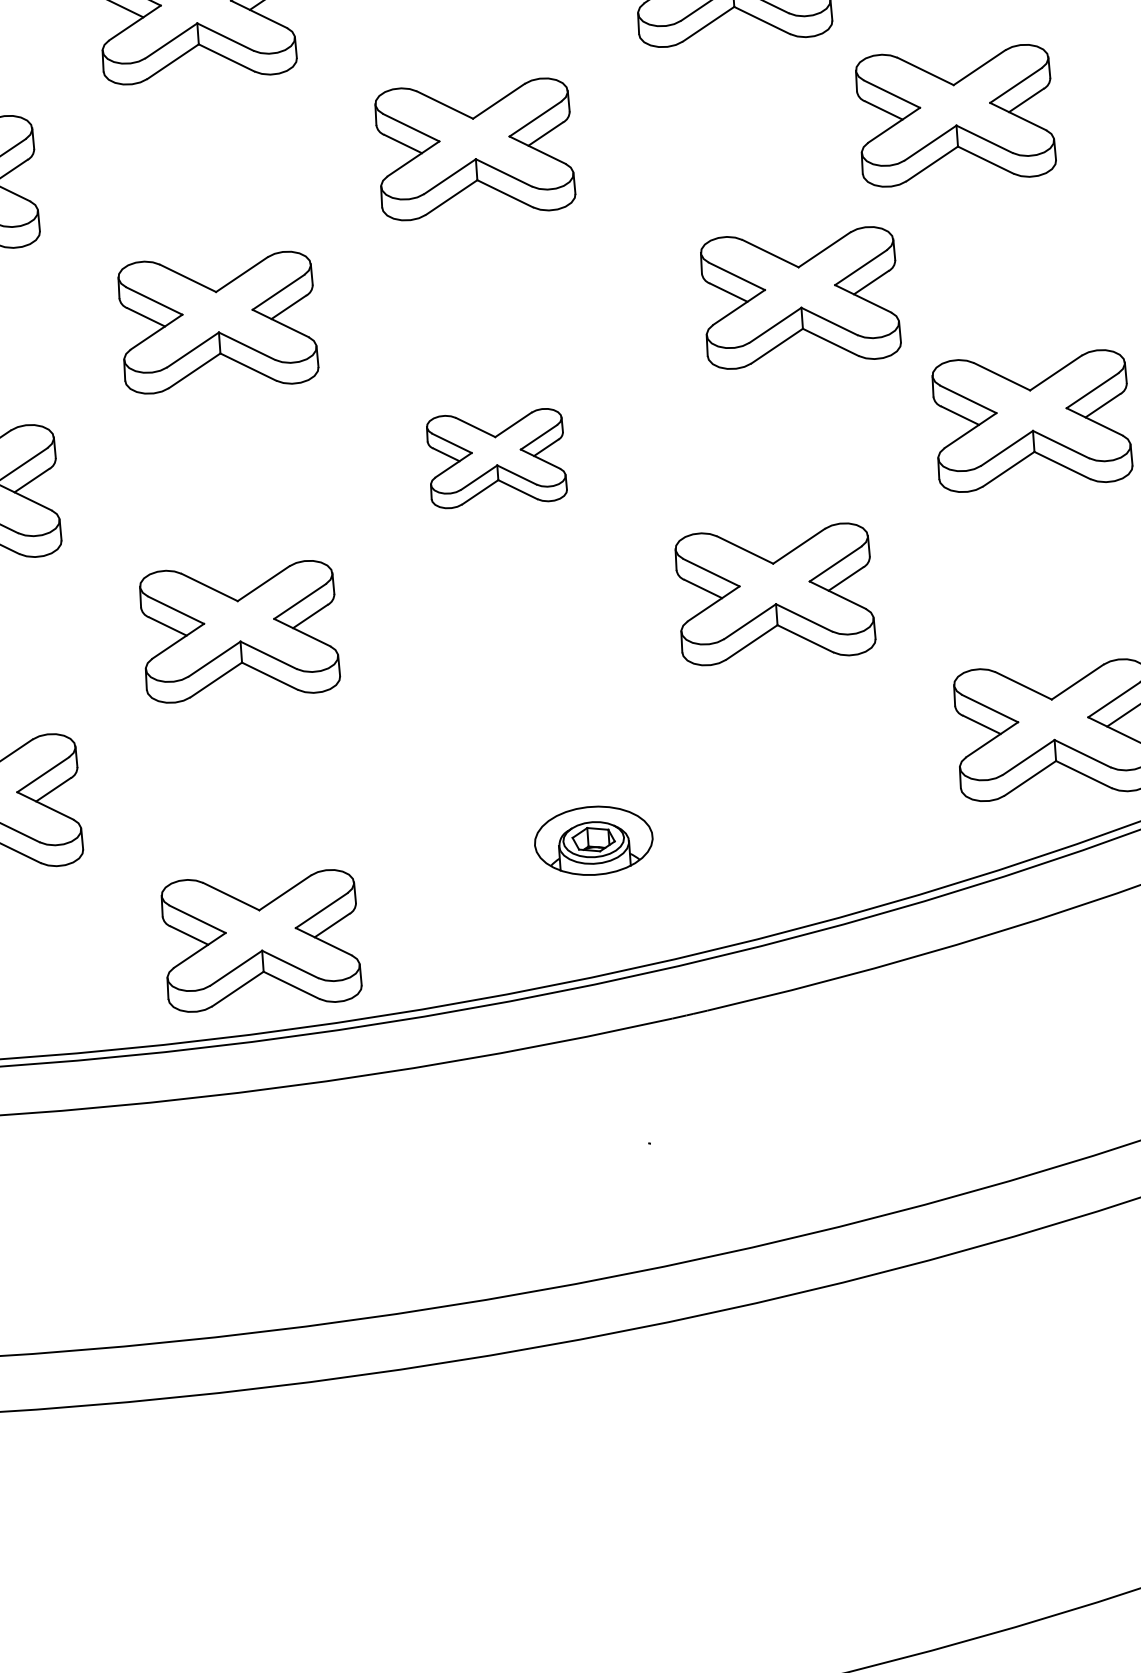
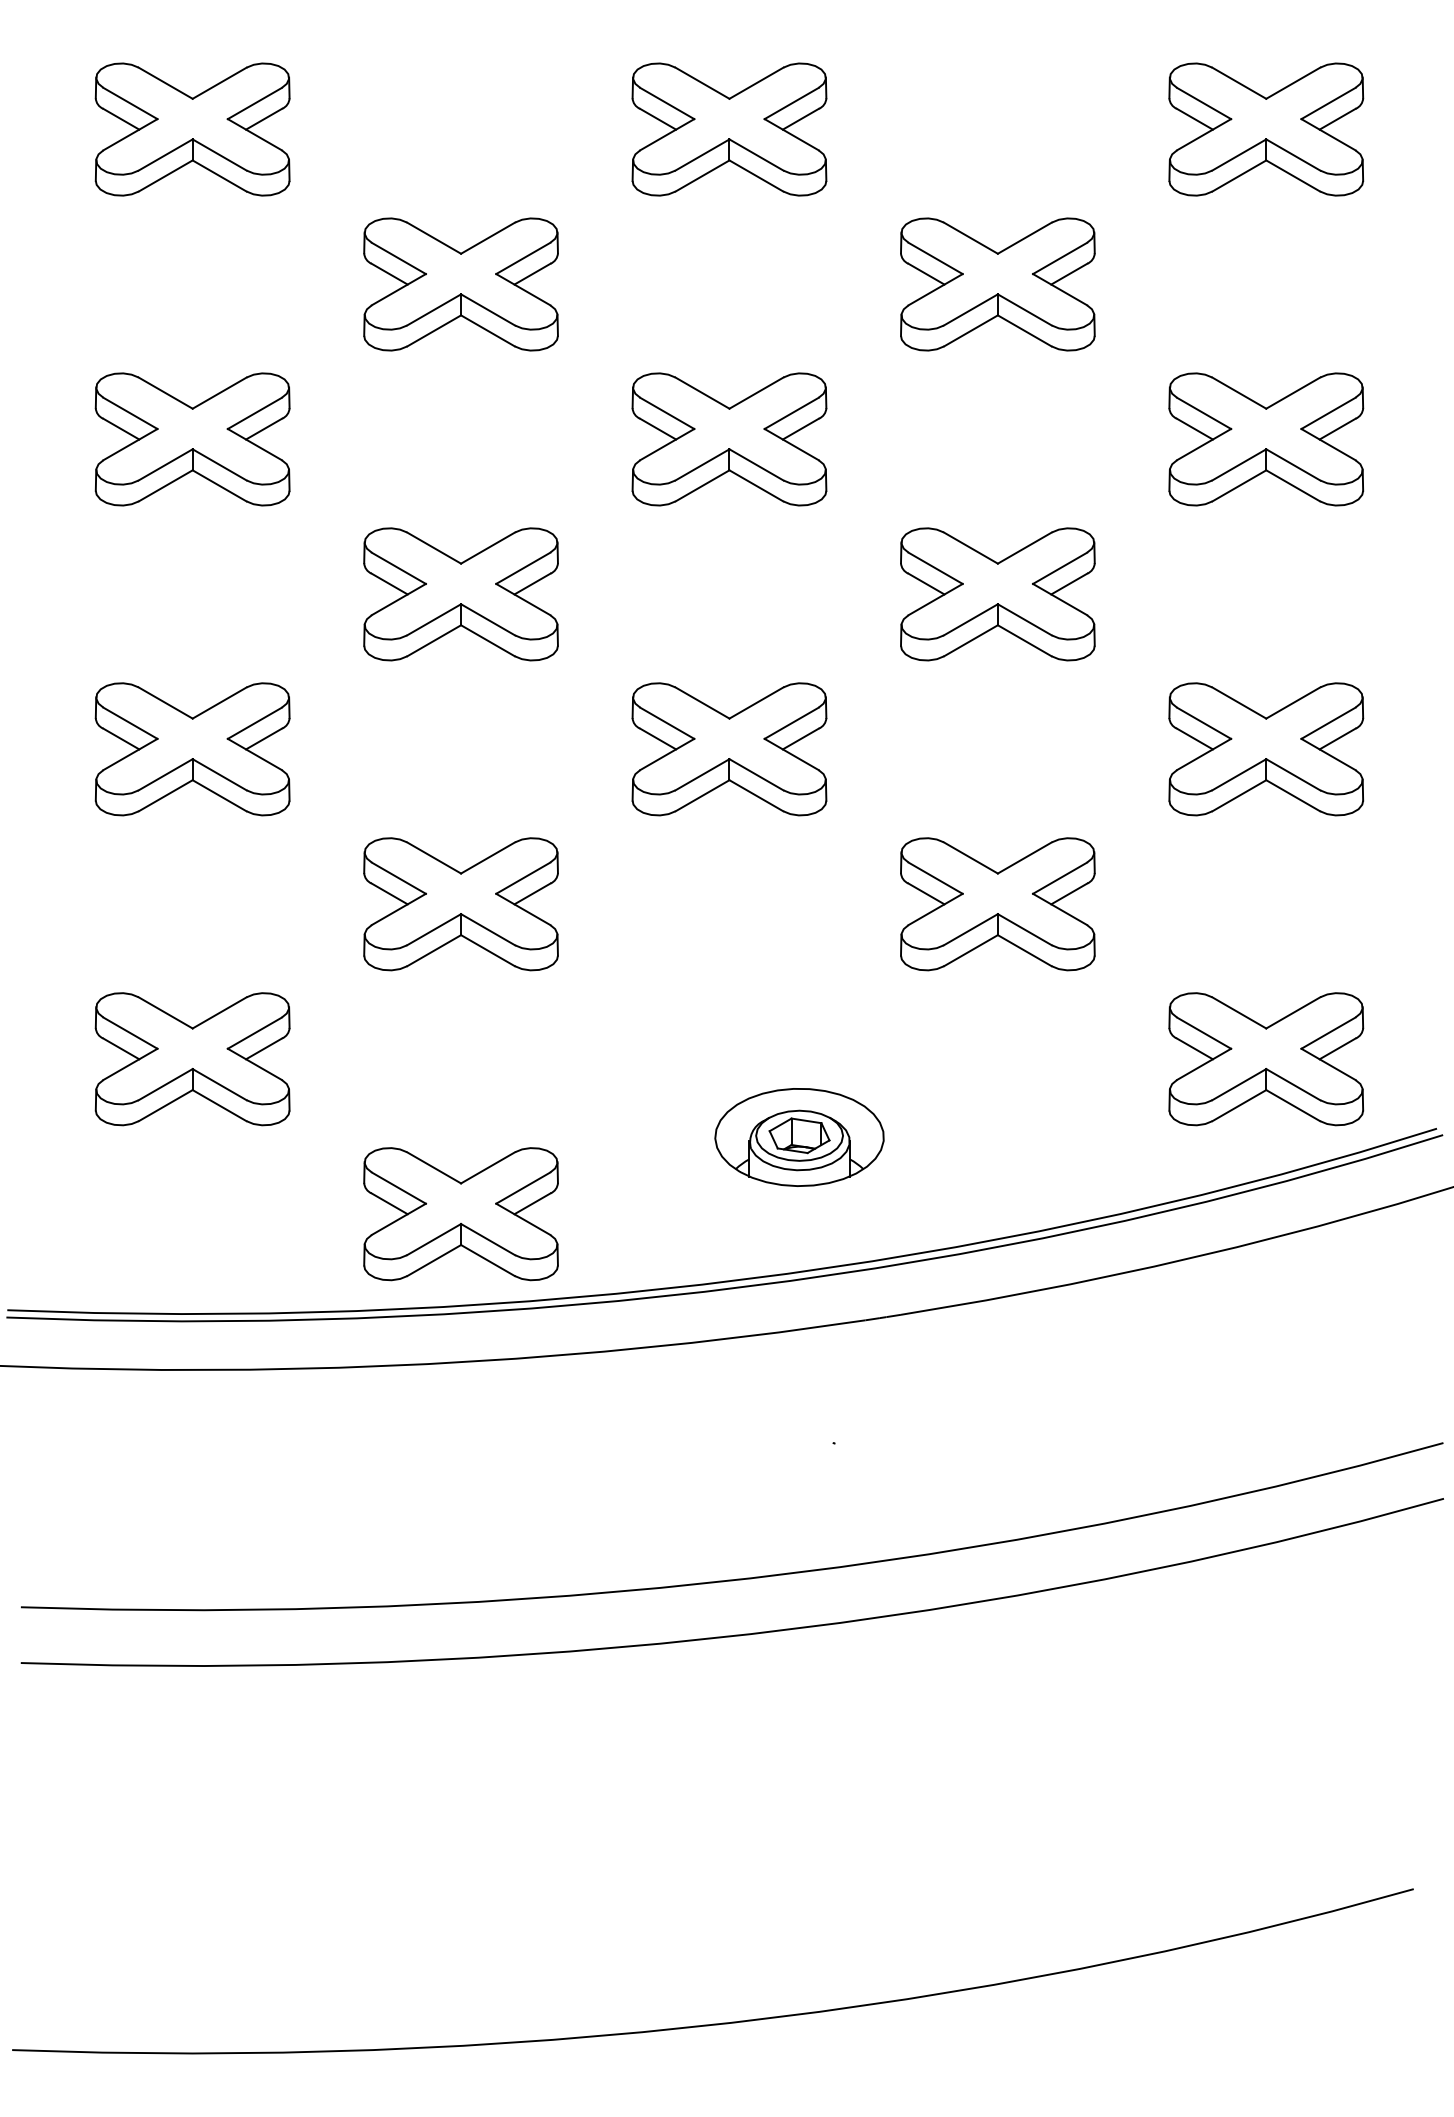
part: (956, 115) -> (1266, 439), moved
part: (800, 298) -> (997, 594), moved
part: (496, 458) -> (729, 749), size x1.43
part: (593, 840) -> (799, 1137), size x1.43

